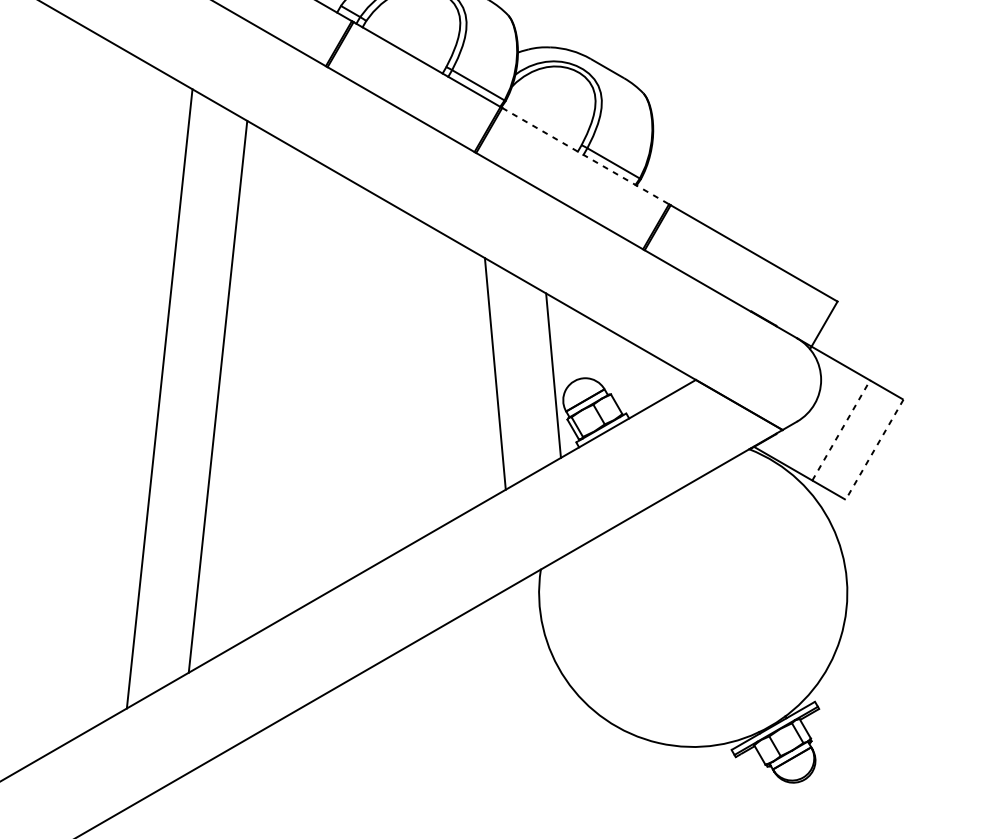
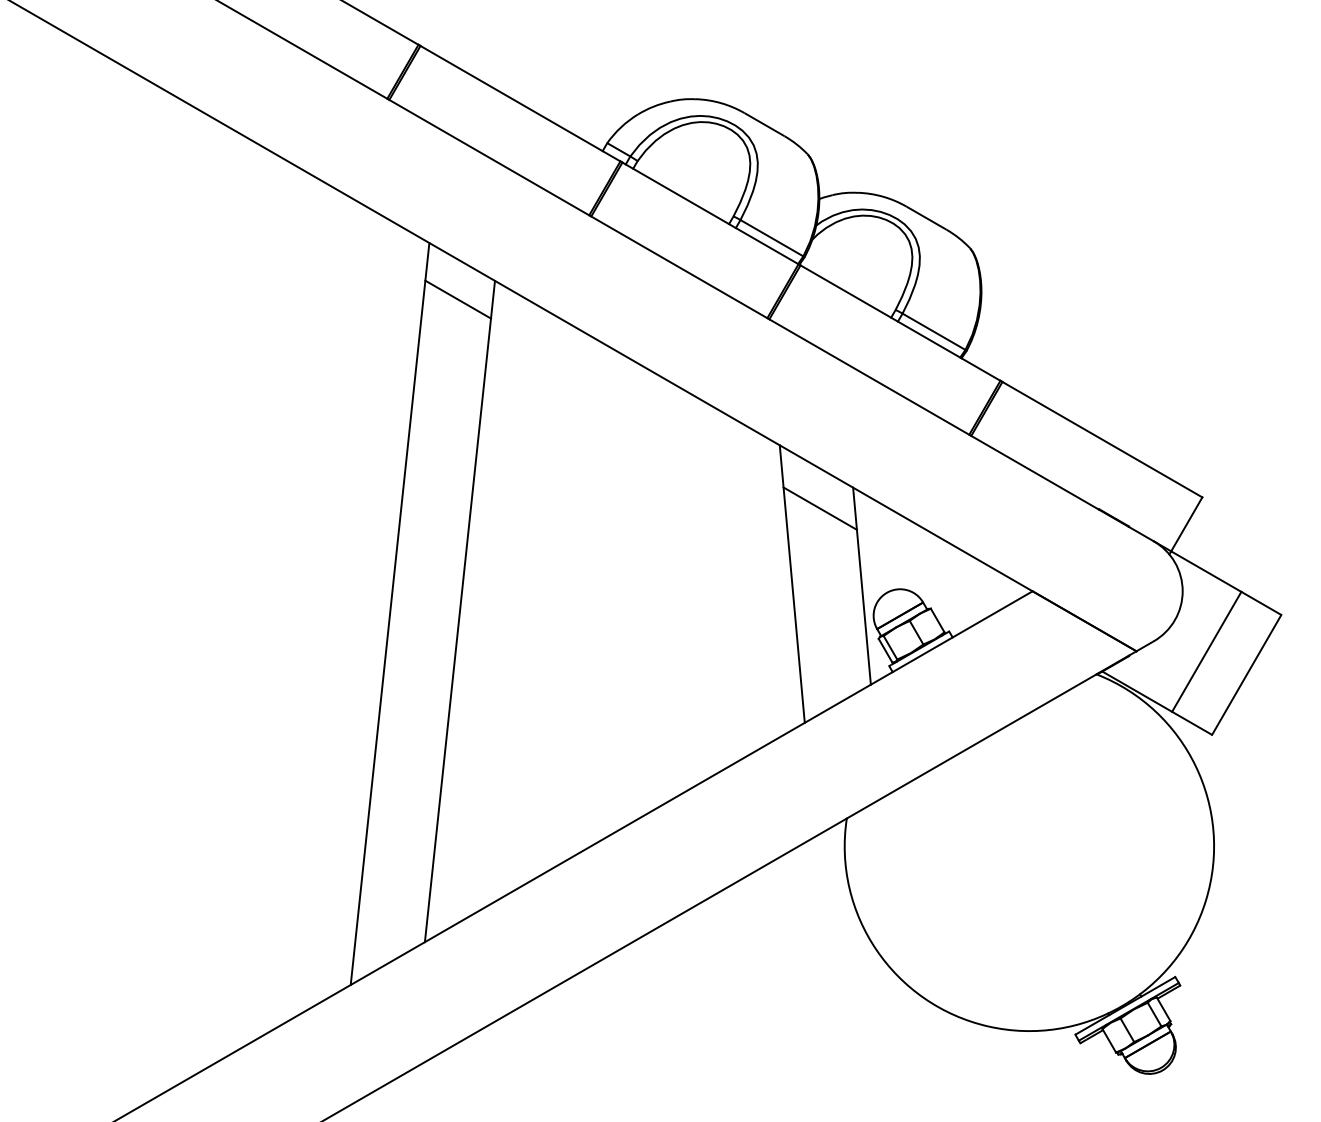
line: (216, 136) -> (458, 299), added
line: (585, 156) -> (900, 323), dashed -> solid
line: (518, 310) -> (819, 508), added
line: (841, 430) -> (1207, 651), dashed -> solid
line: (874, 450) -> (1246, 675), dashed -> solid

